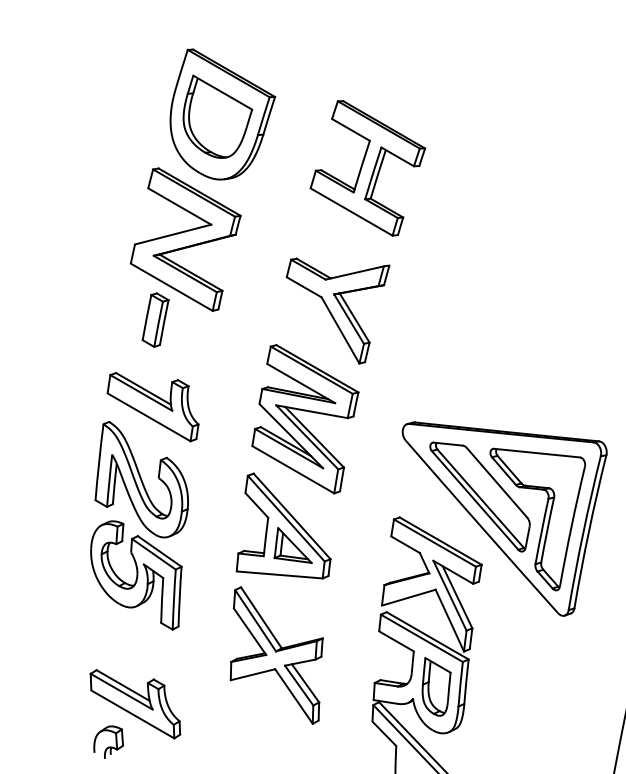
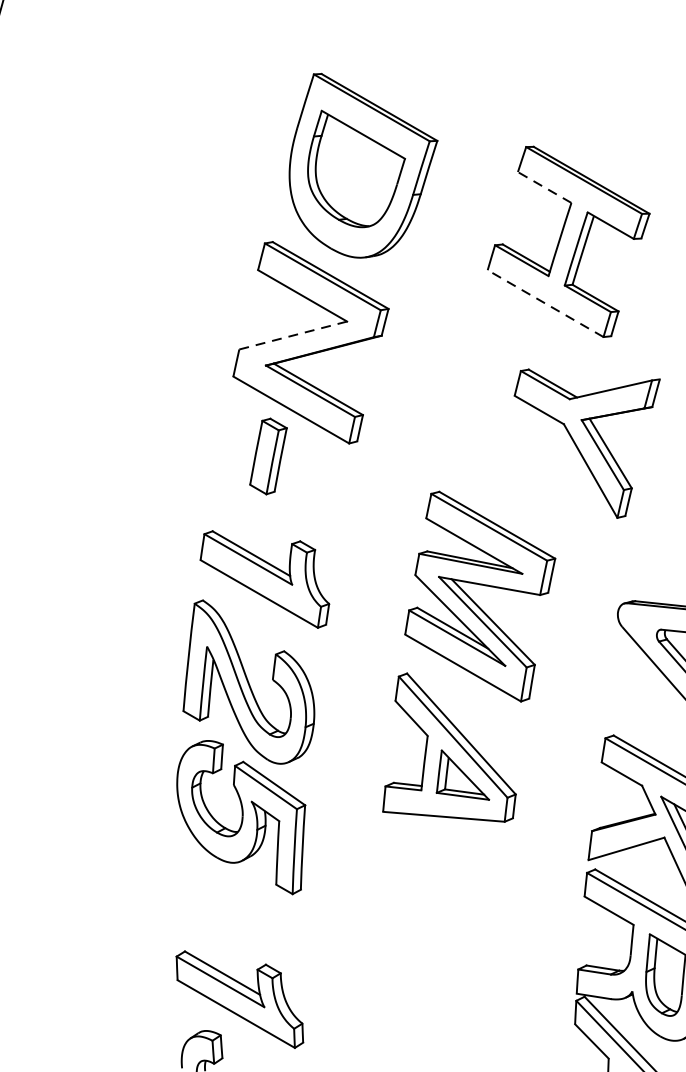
line: (350, 129) -> (544, 186), solid -> dashed
line: (351, 211) -> (545, 302), solid -> dashed
line: (173, 234) -> (293, 335), solid -> dashed
part: (337, 310) -> (586, 442), moved
part: (276, 655) -> (439, 930), removed

